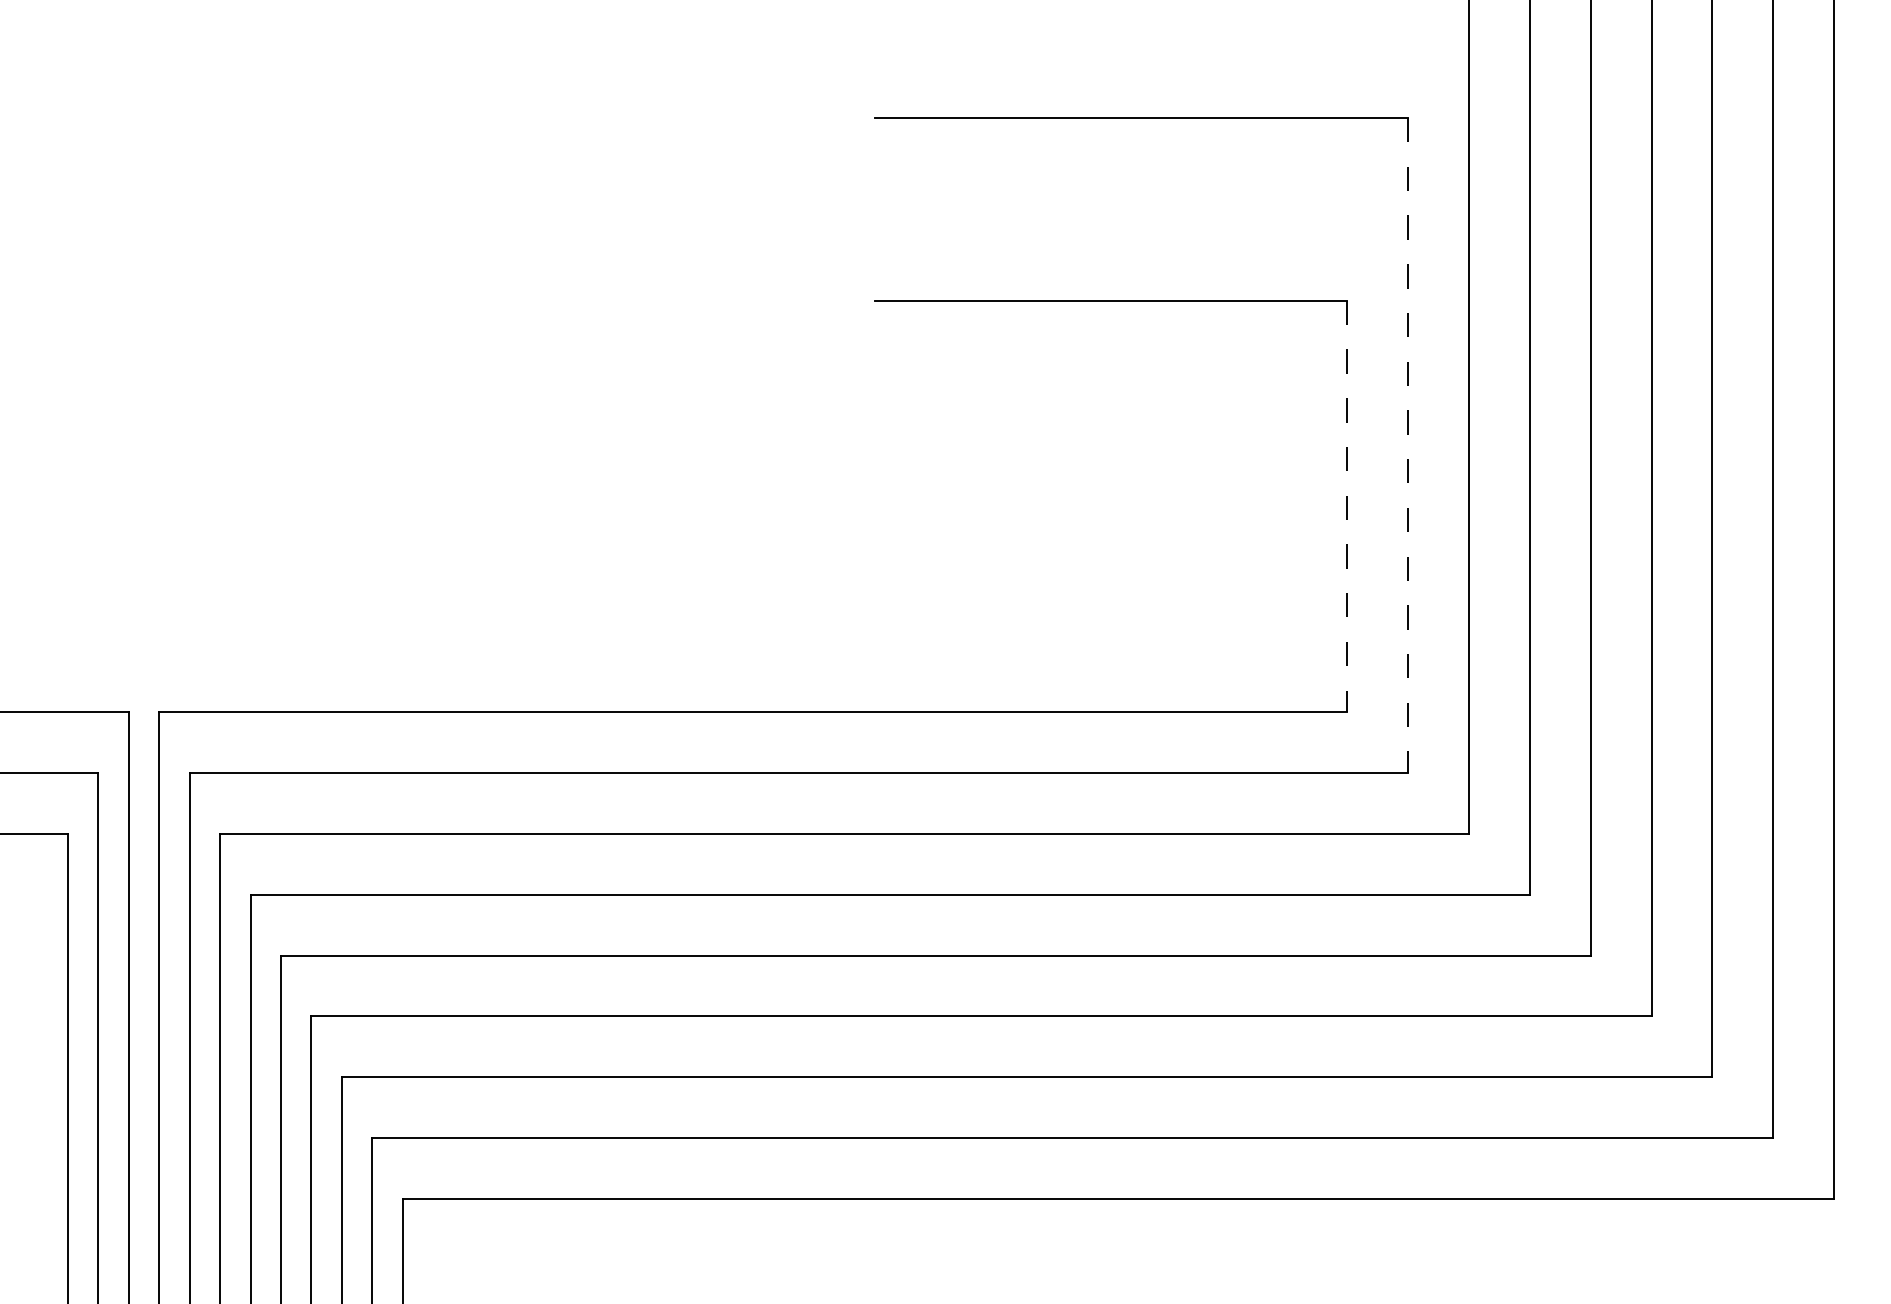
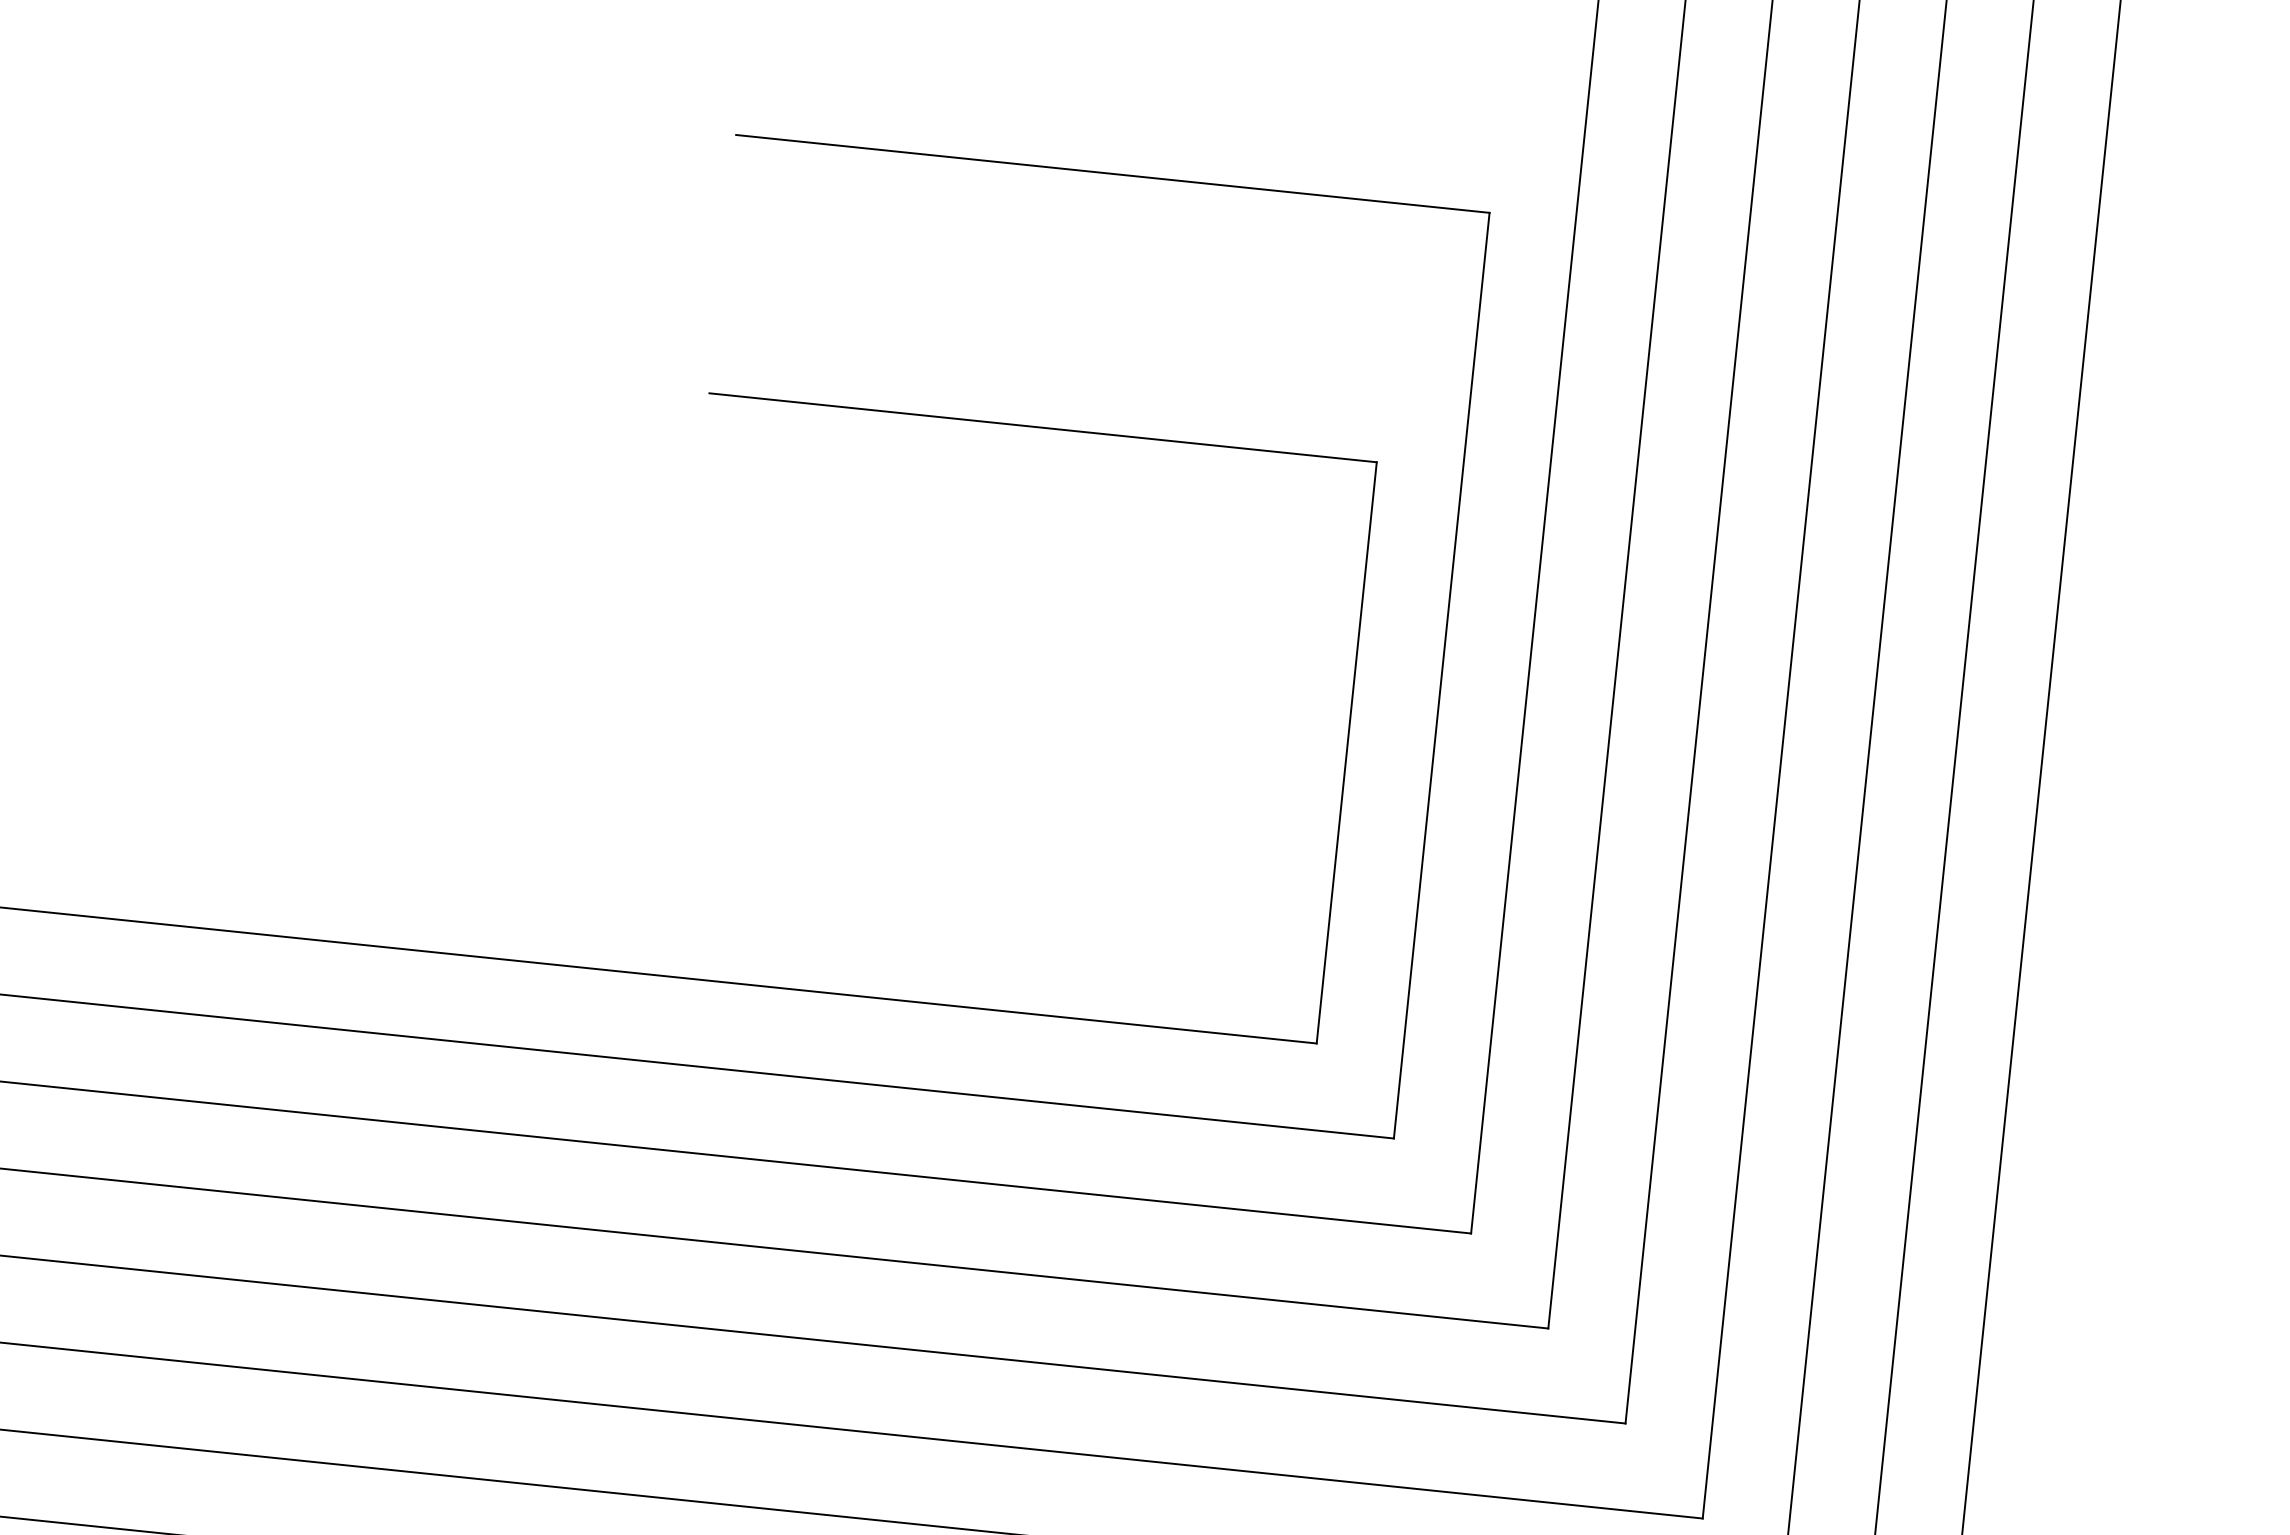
line: (1407, 445) -> (1441, 675), dashed -> solid
line: (1346, 506) -> (1346, 753), dashed -> solid

